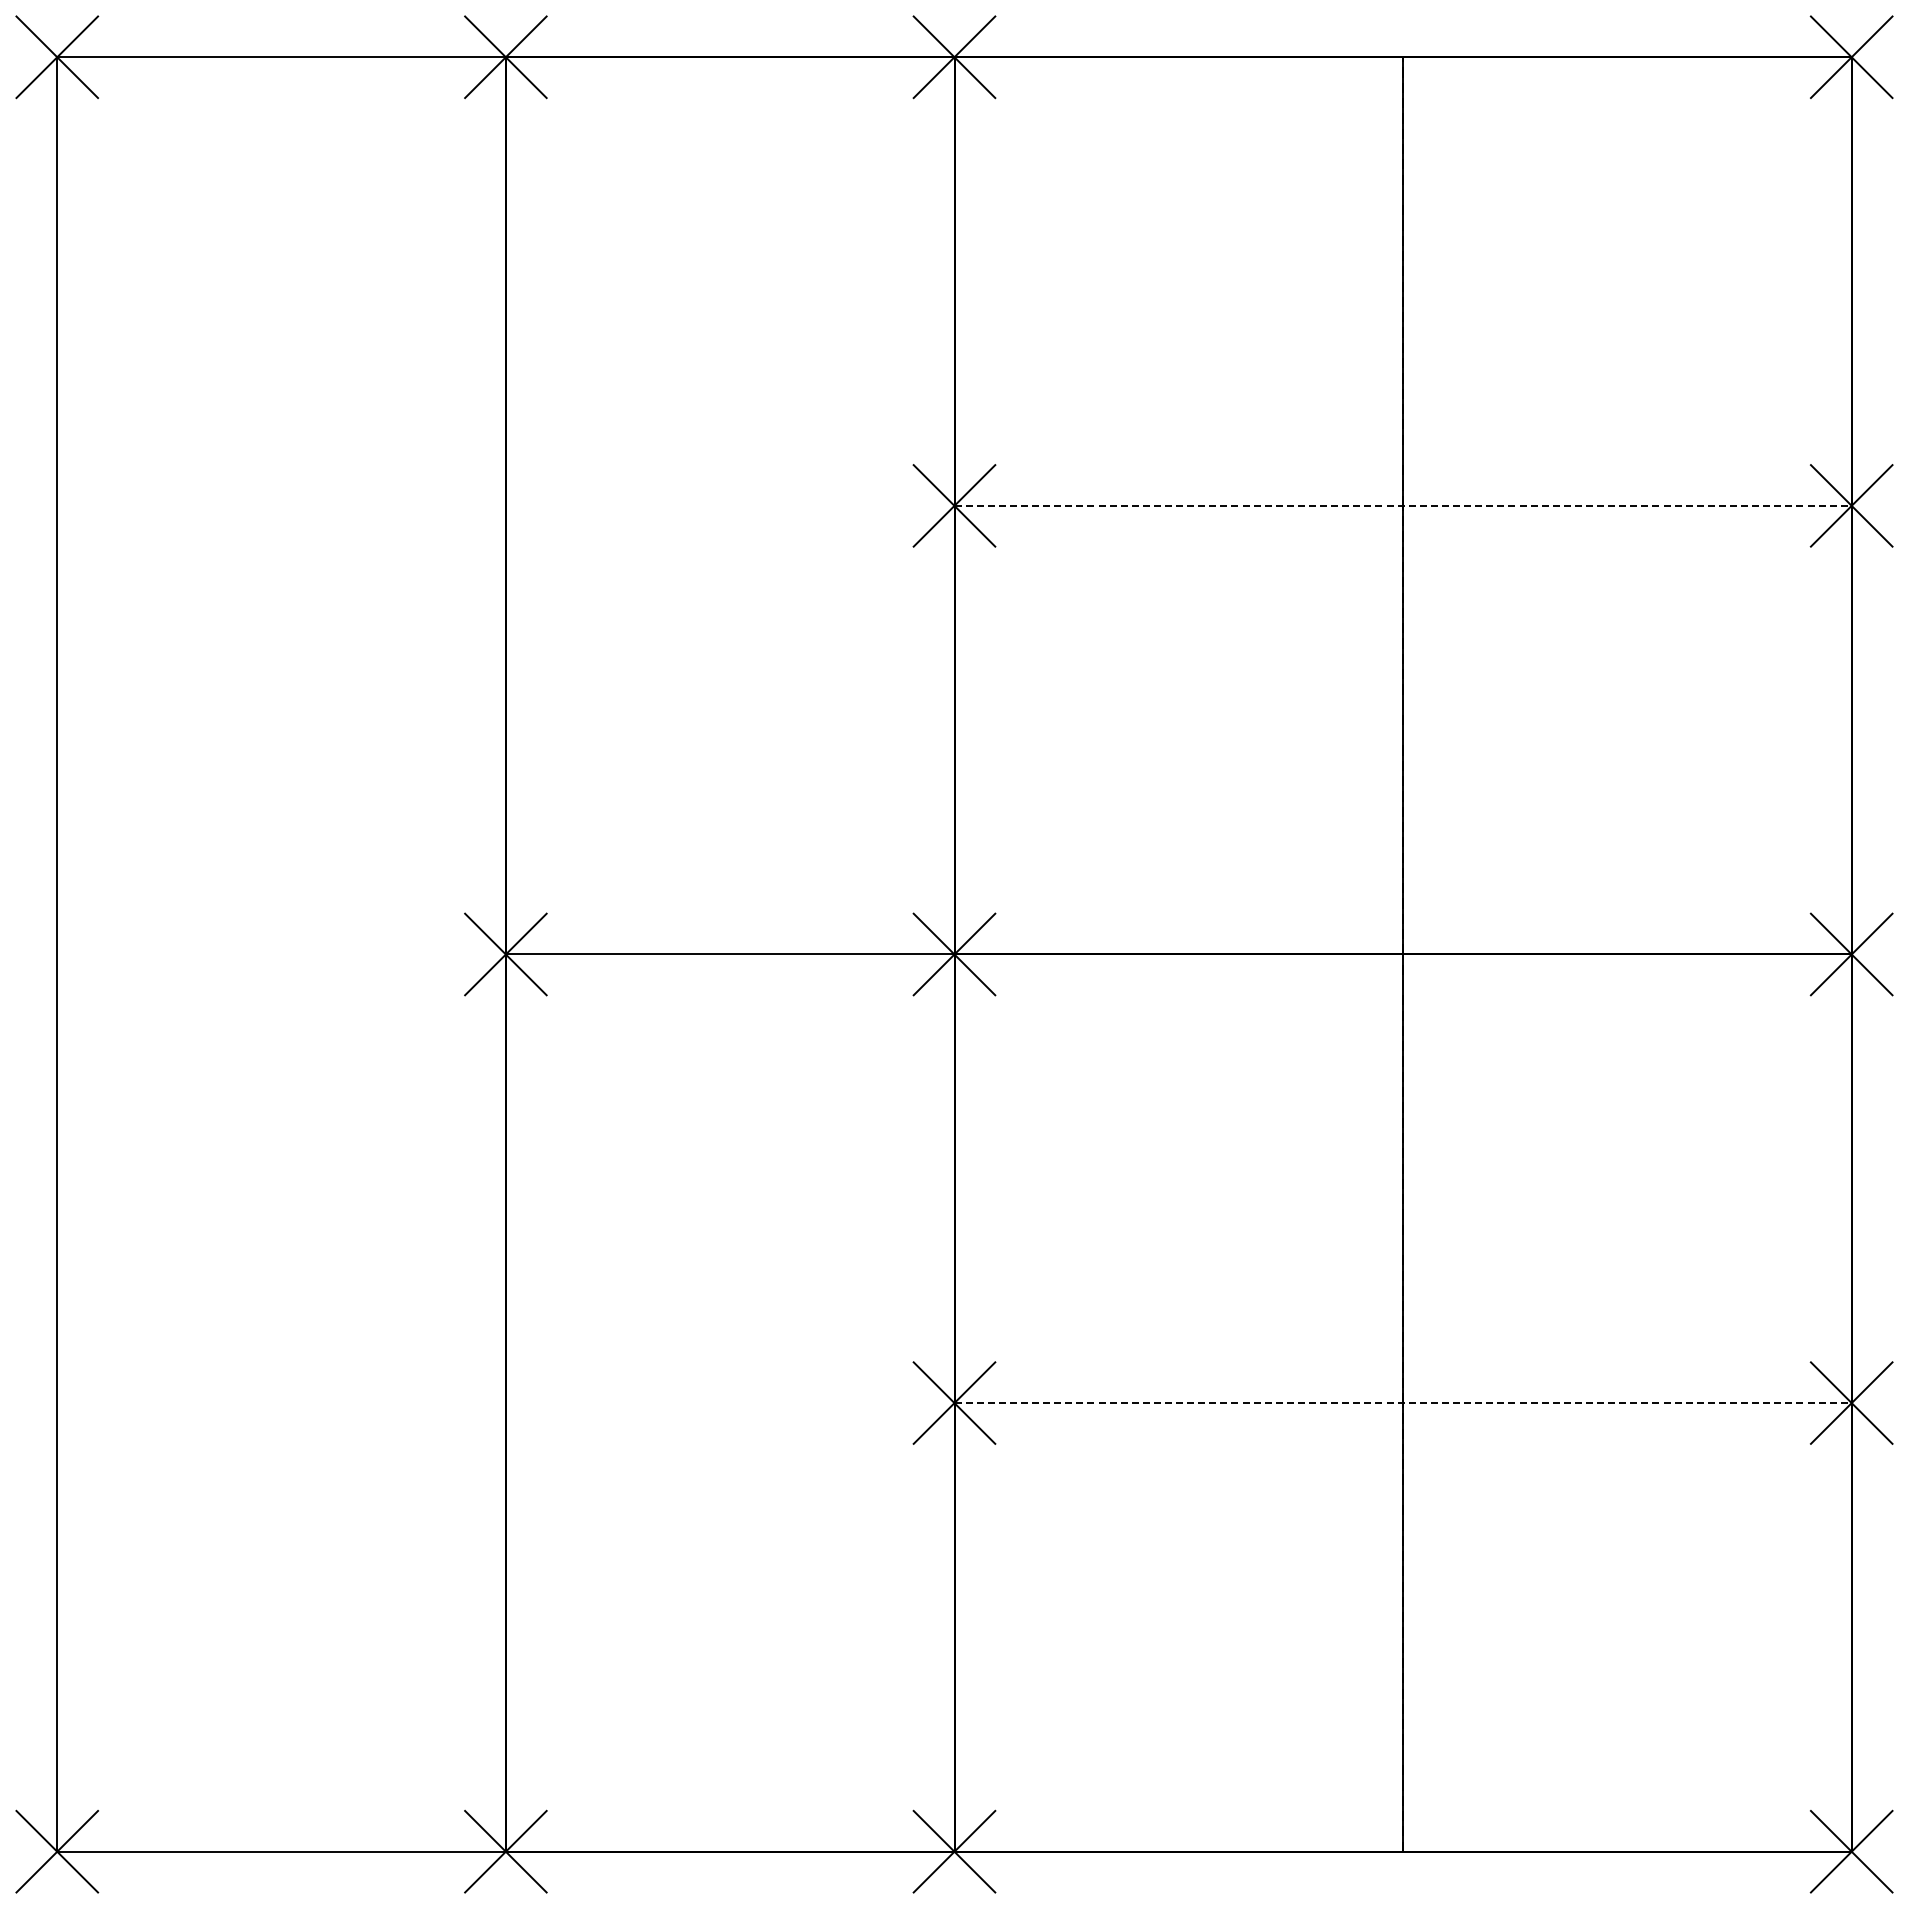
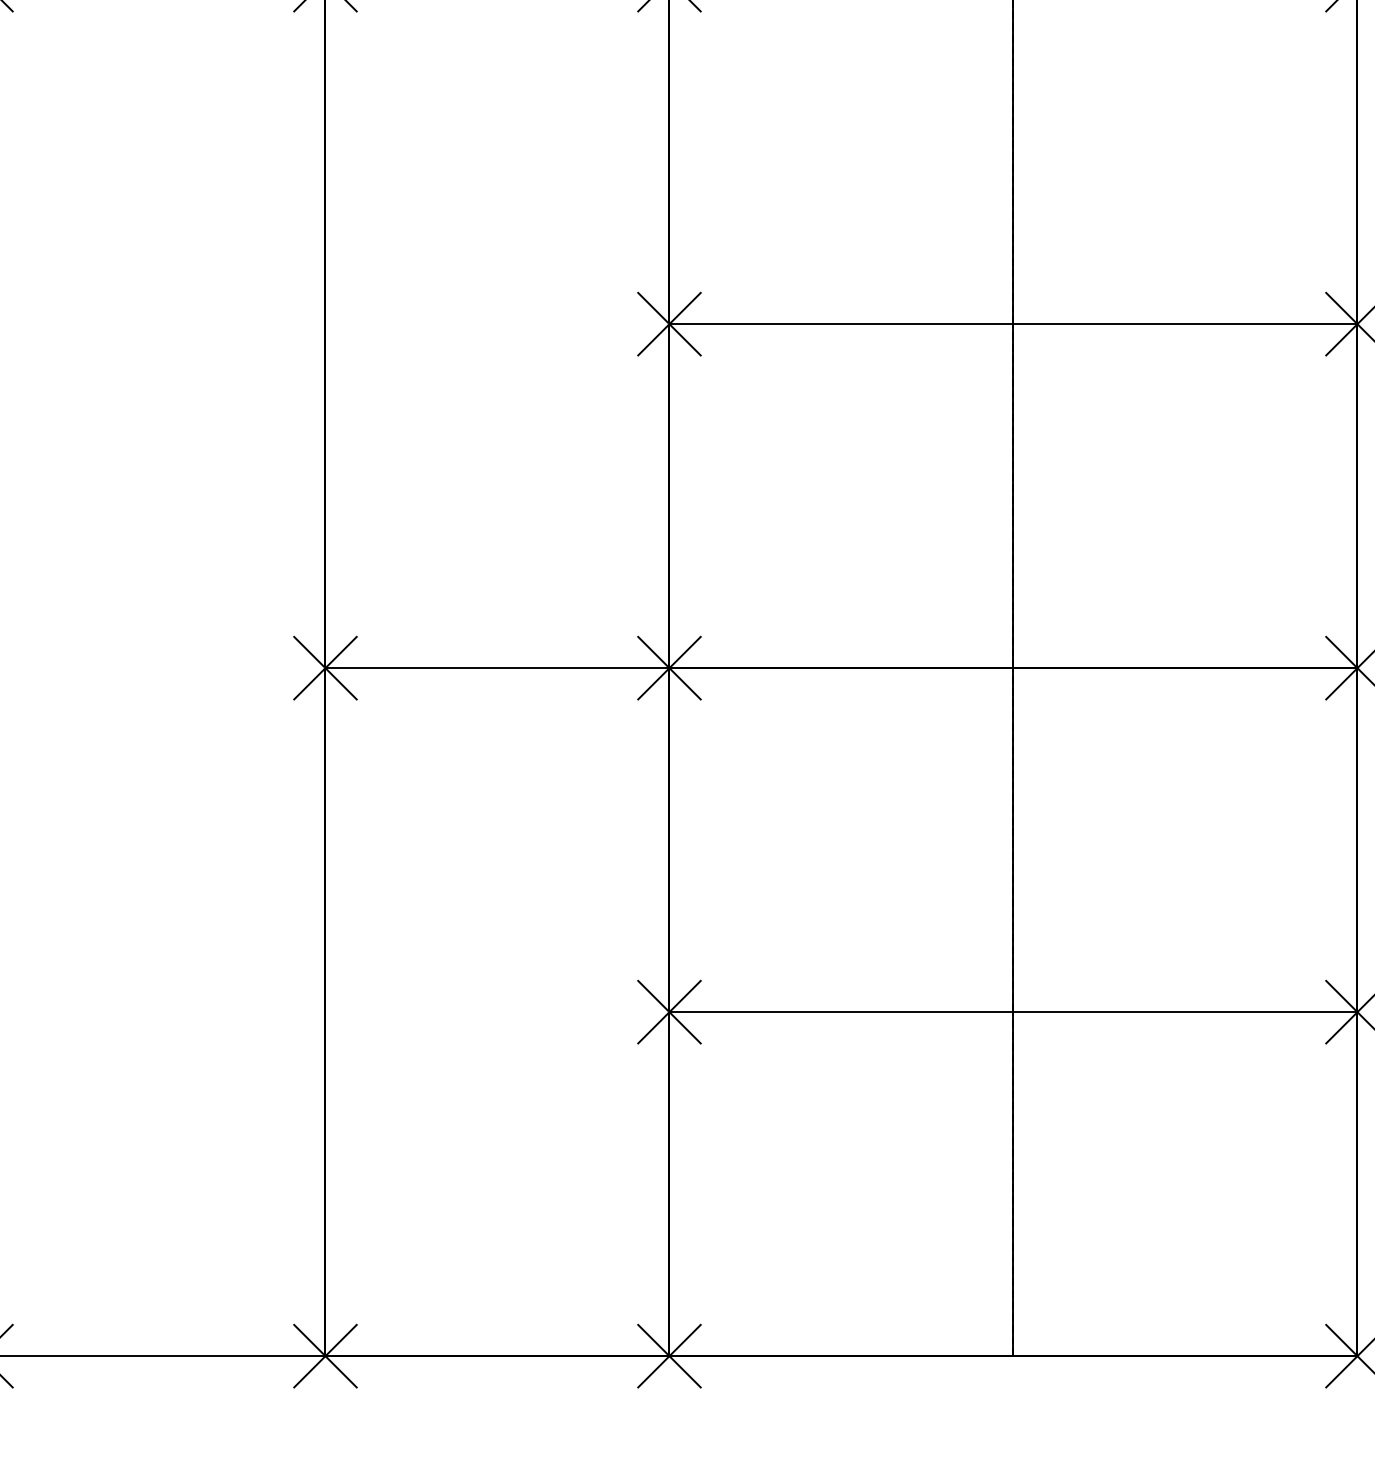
line: (1403, 505) -> (1013, 323), dashed -> solid
line: (1403, 1403) -> (1013, 1012), dashed -> solid

